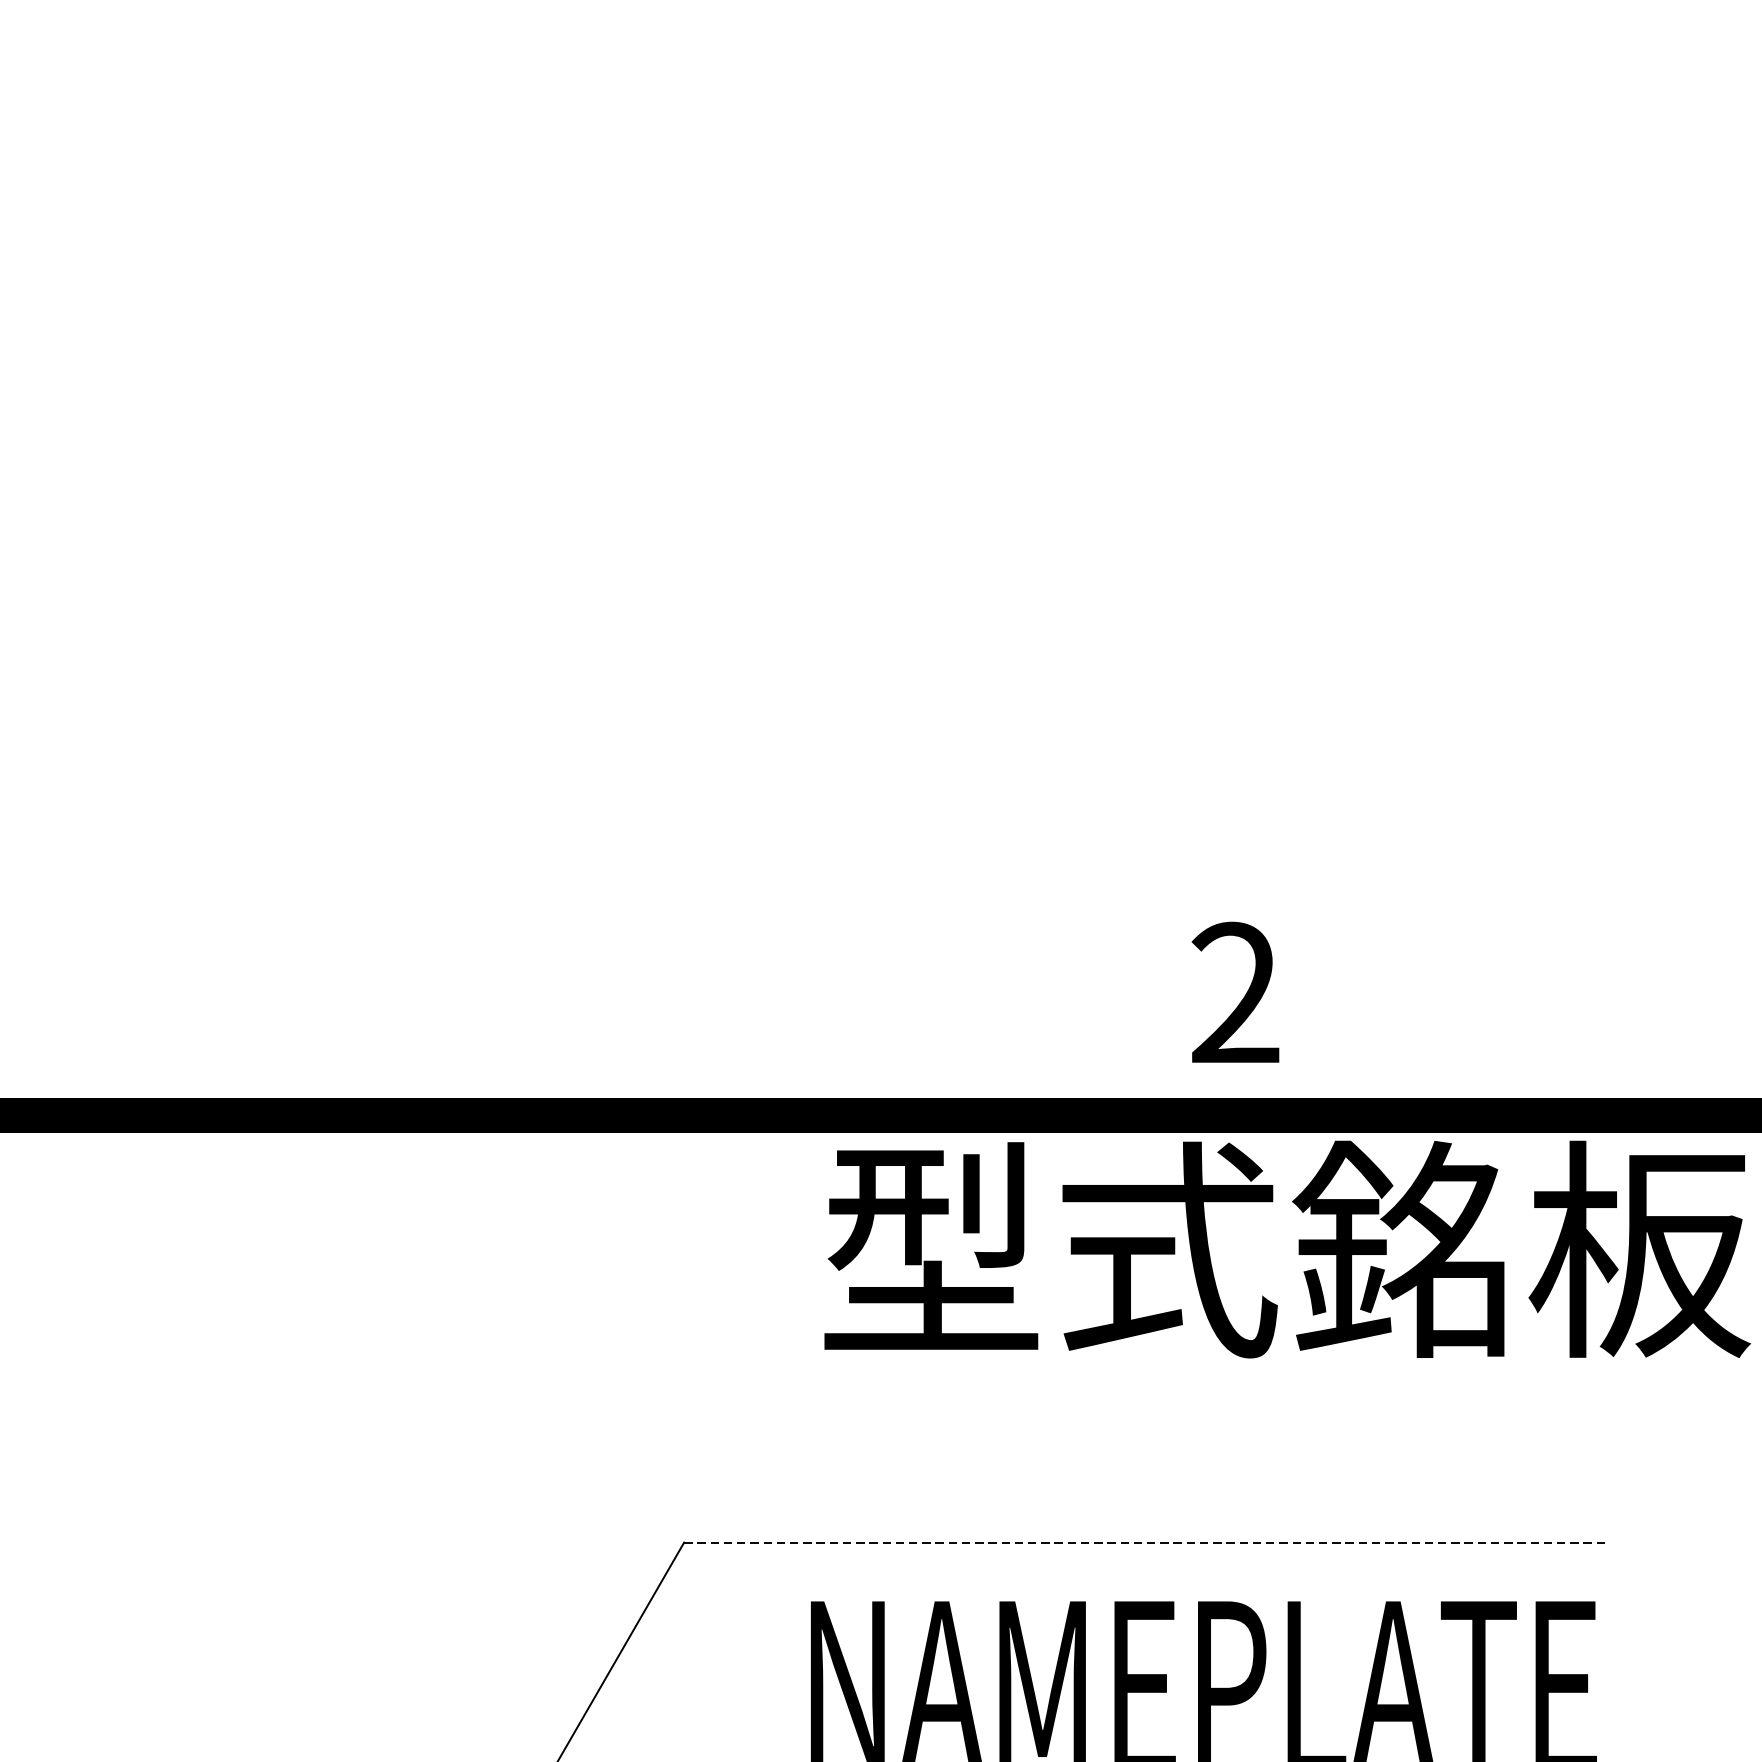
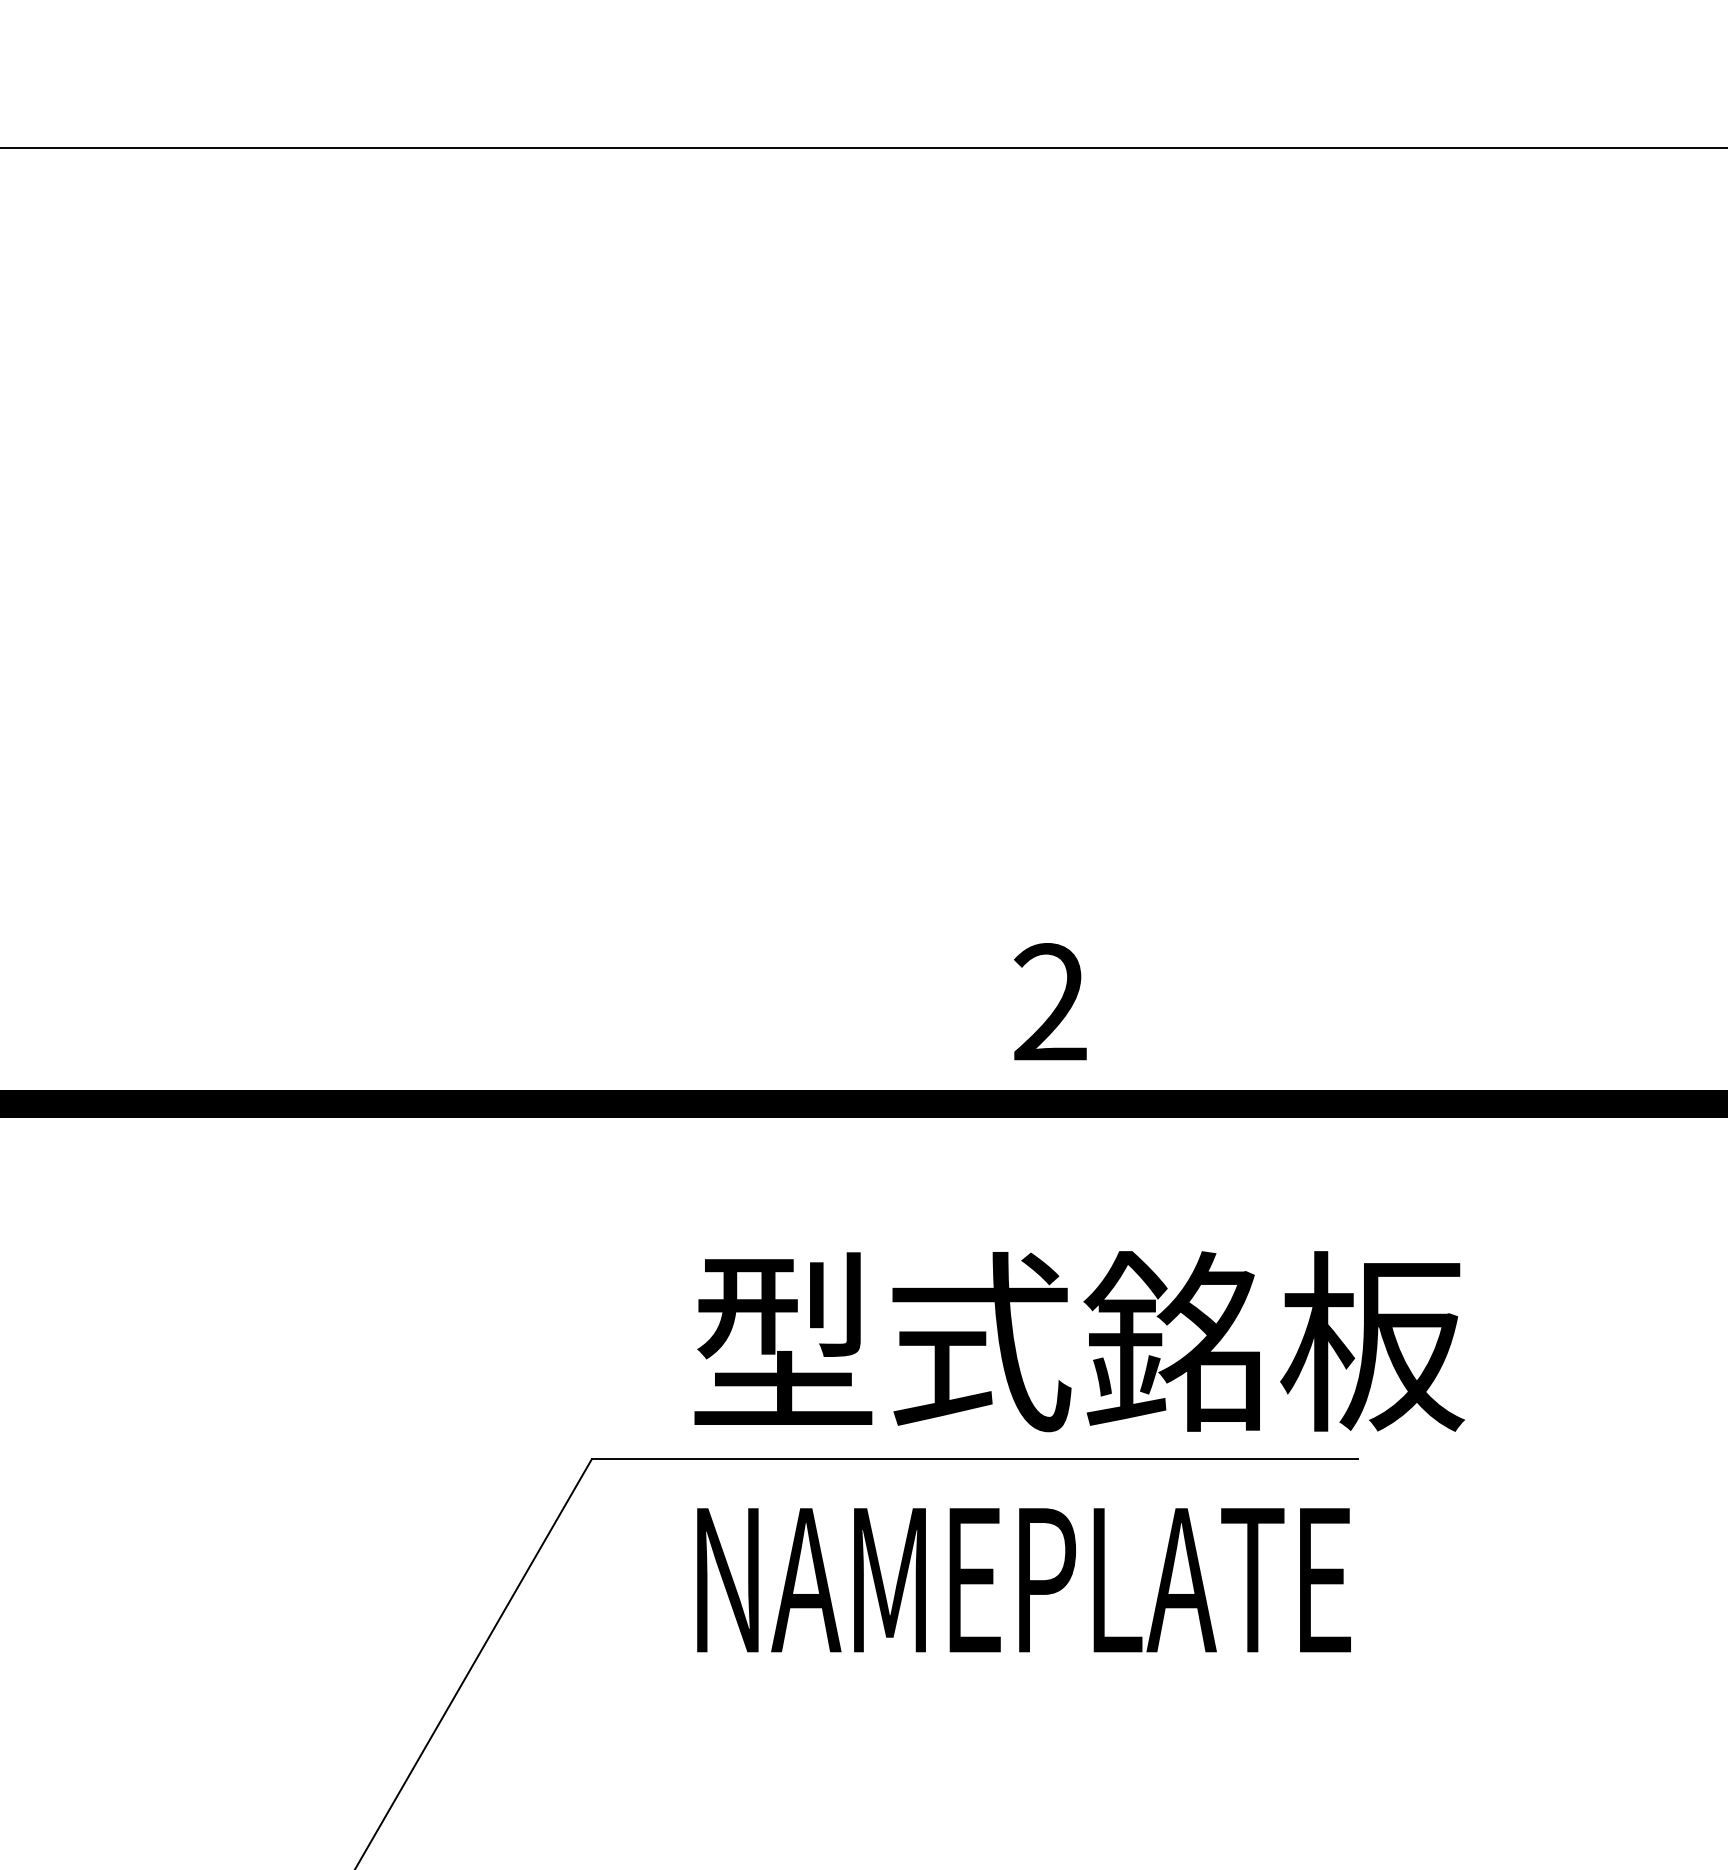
text: (1287, 1249) -> (1079, 1341), moved
line: (1144, 1542) -> (974, 1459), dashed -> solid

